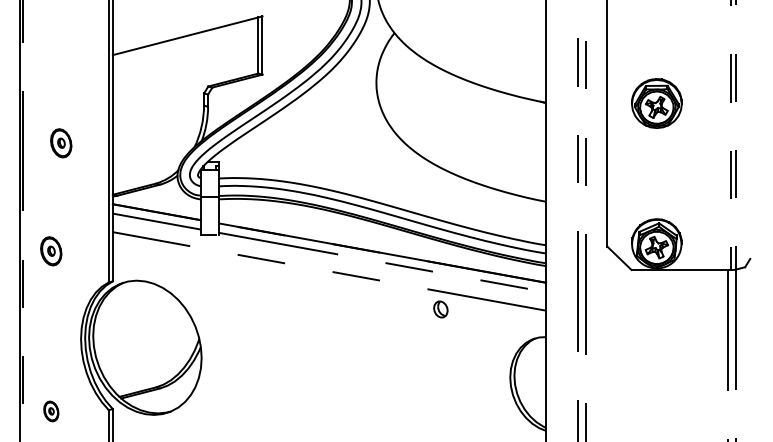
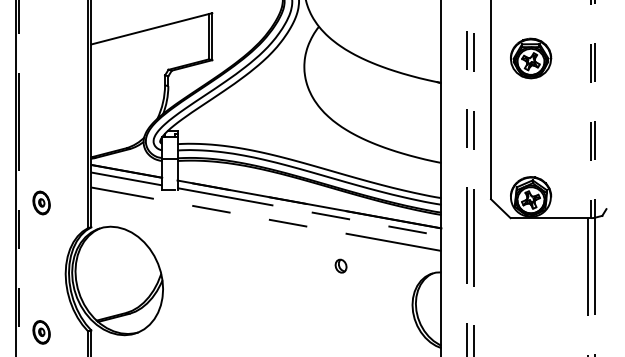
part: (656, 103) -> (530, 58), moved
part: (61, 143) -> (49, 115), removed
part: (440, 309) -> (340, 266), moved
part: (51, 411) -> (41, 332), size x1.43

